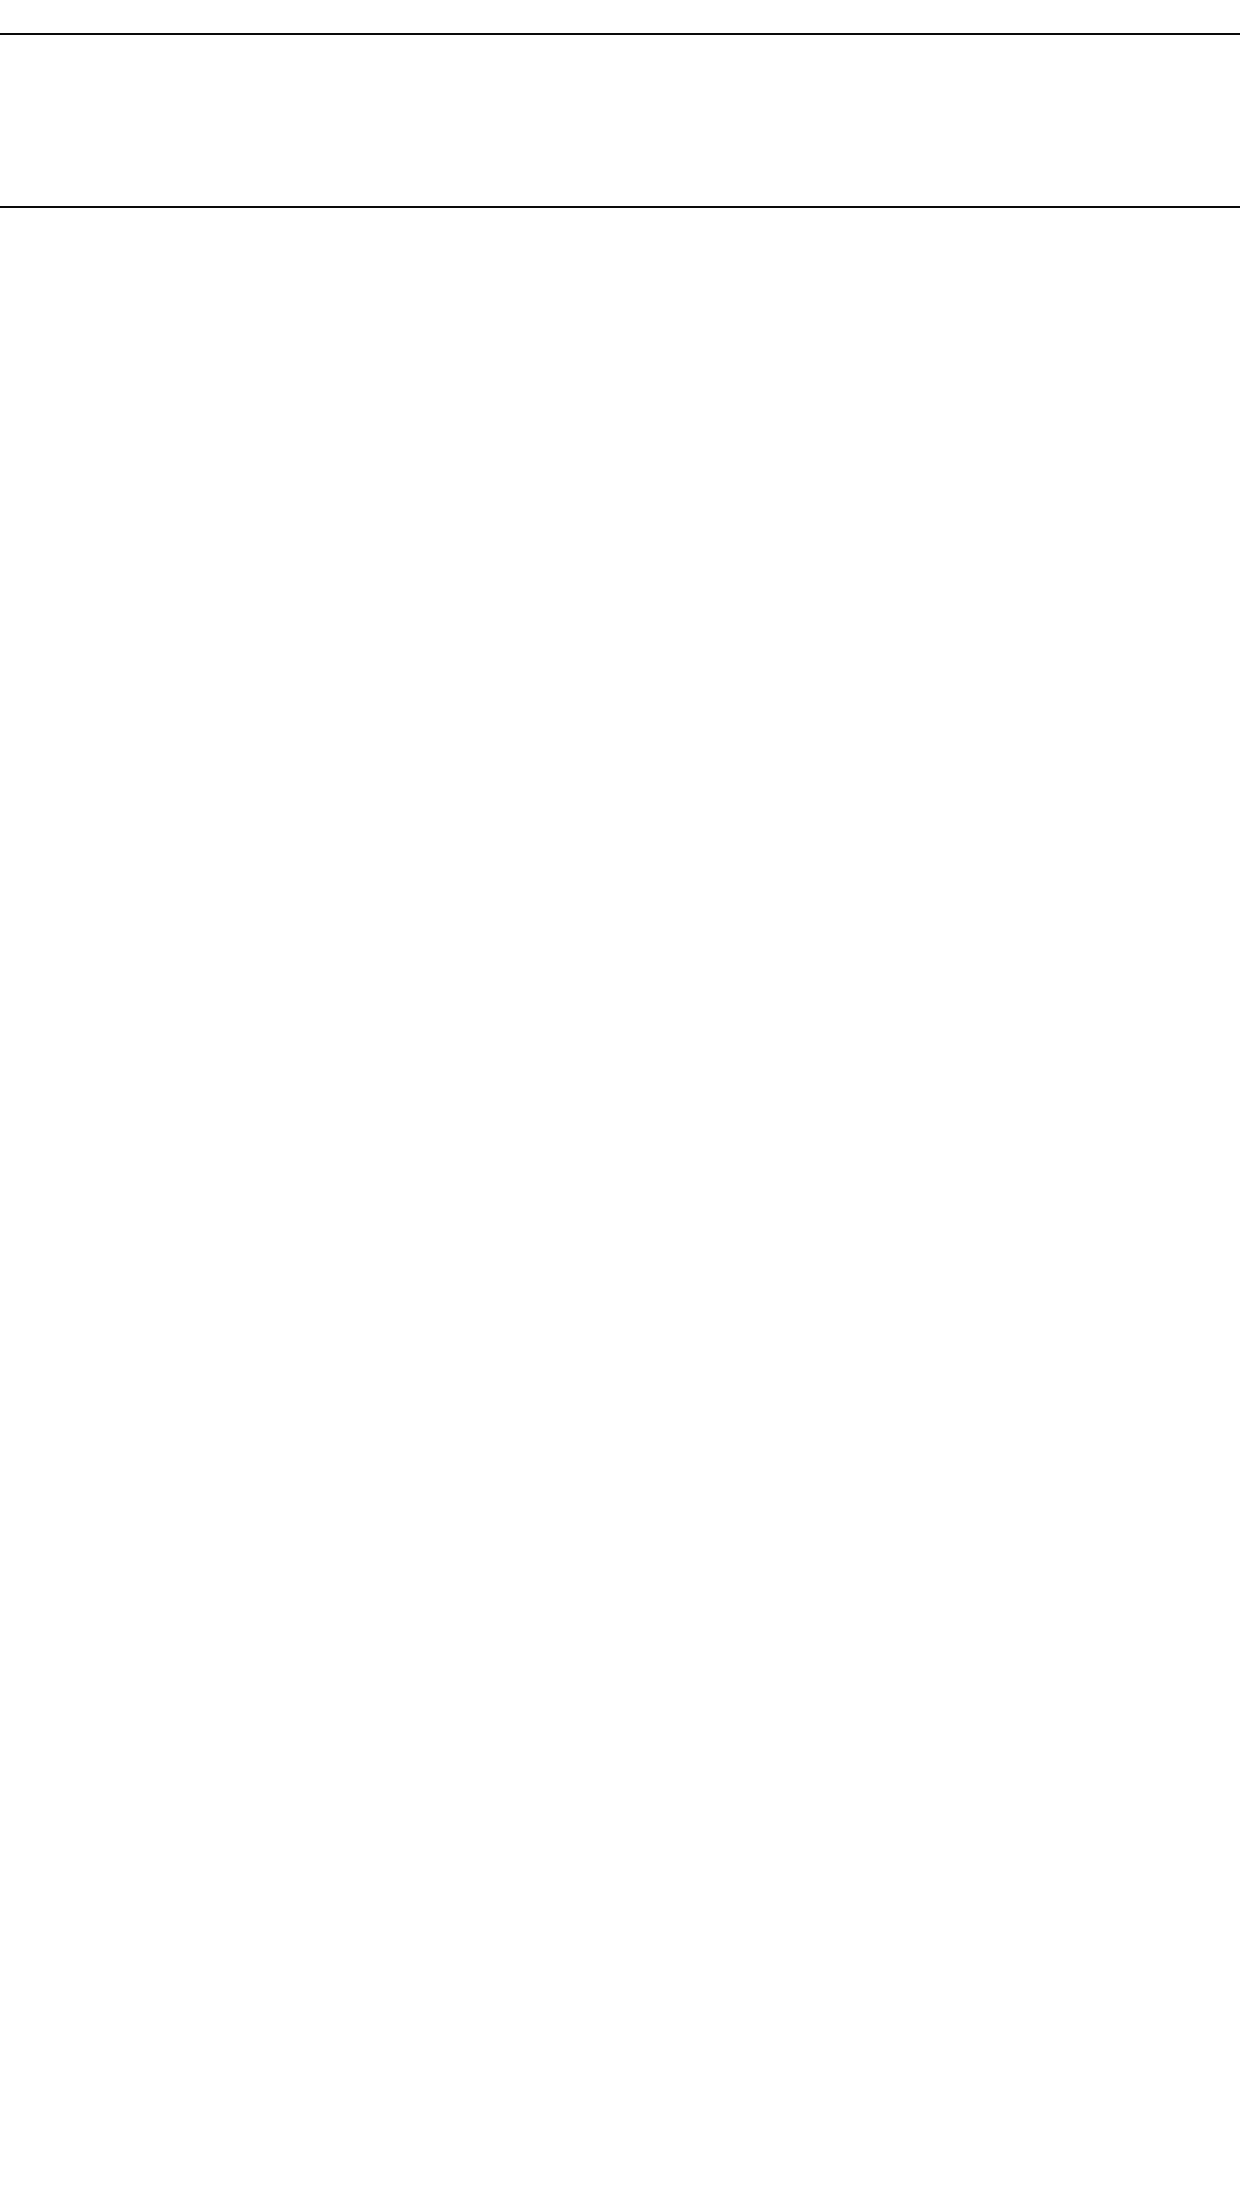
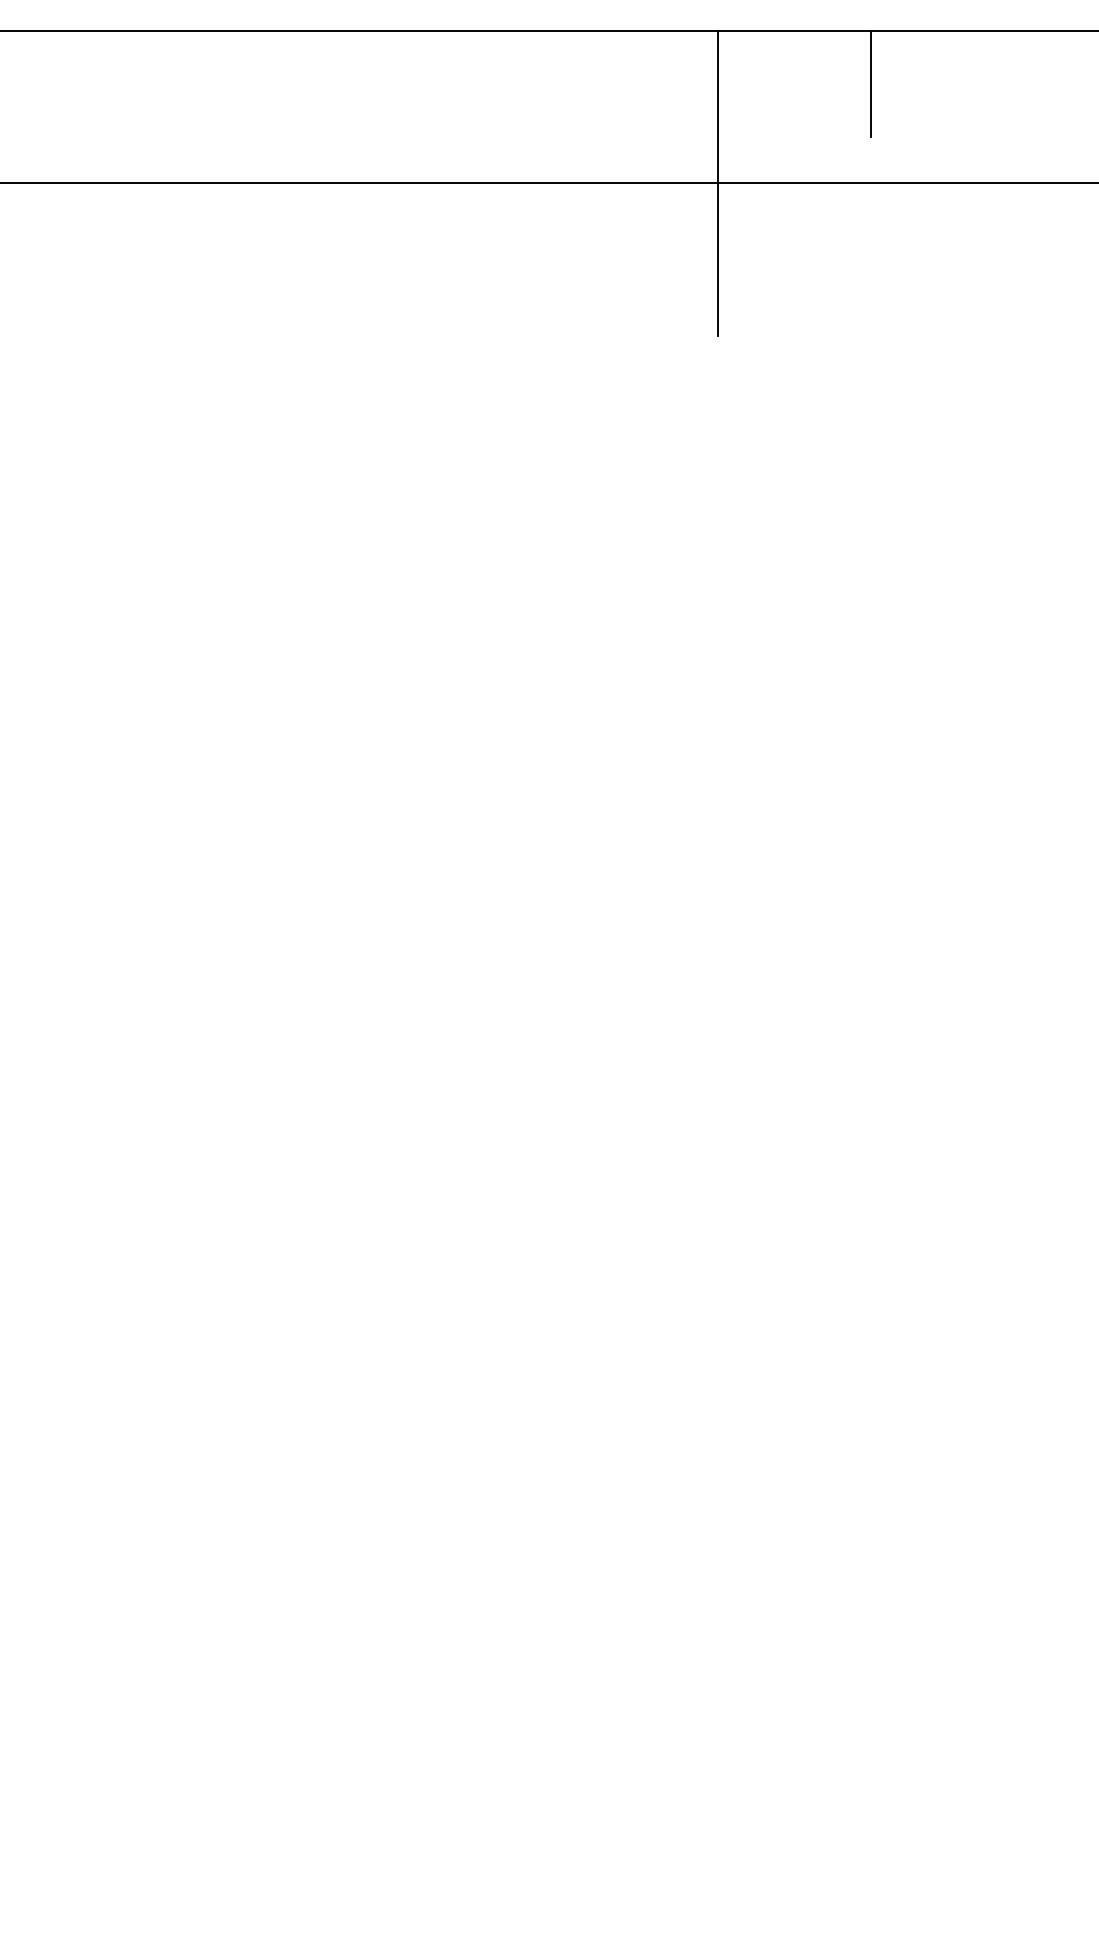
line: (982, 94) -> (870, 83), added
line: (810, 205) -> (718, 182), added

